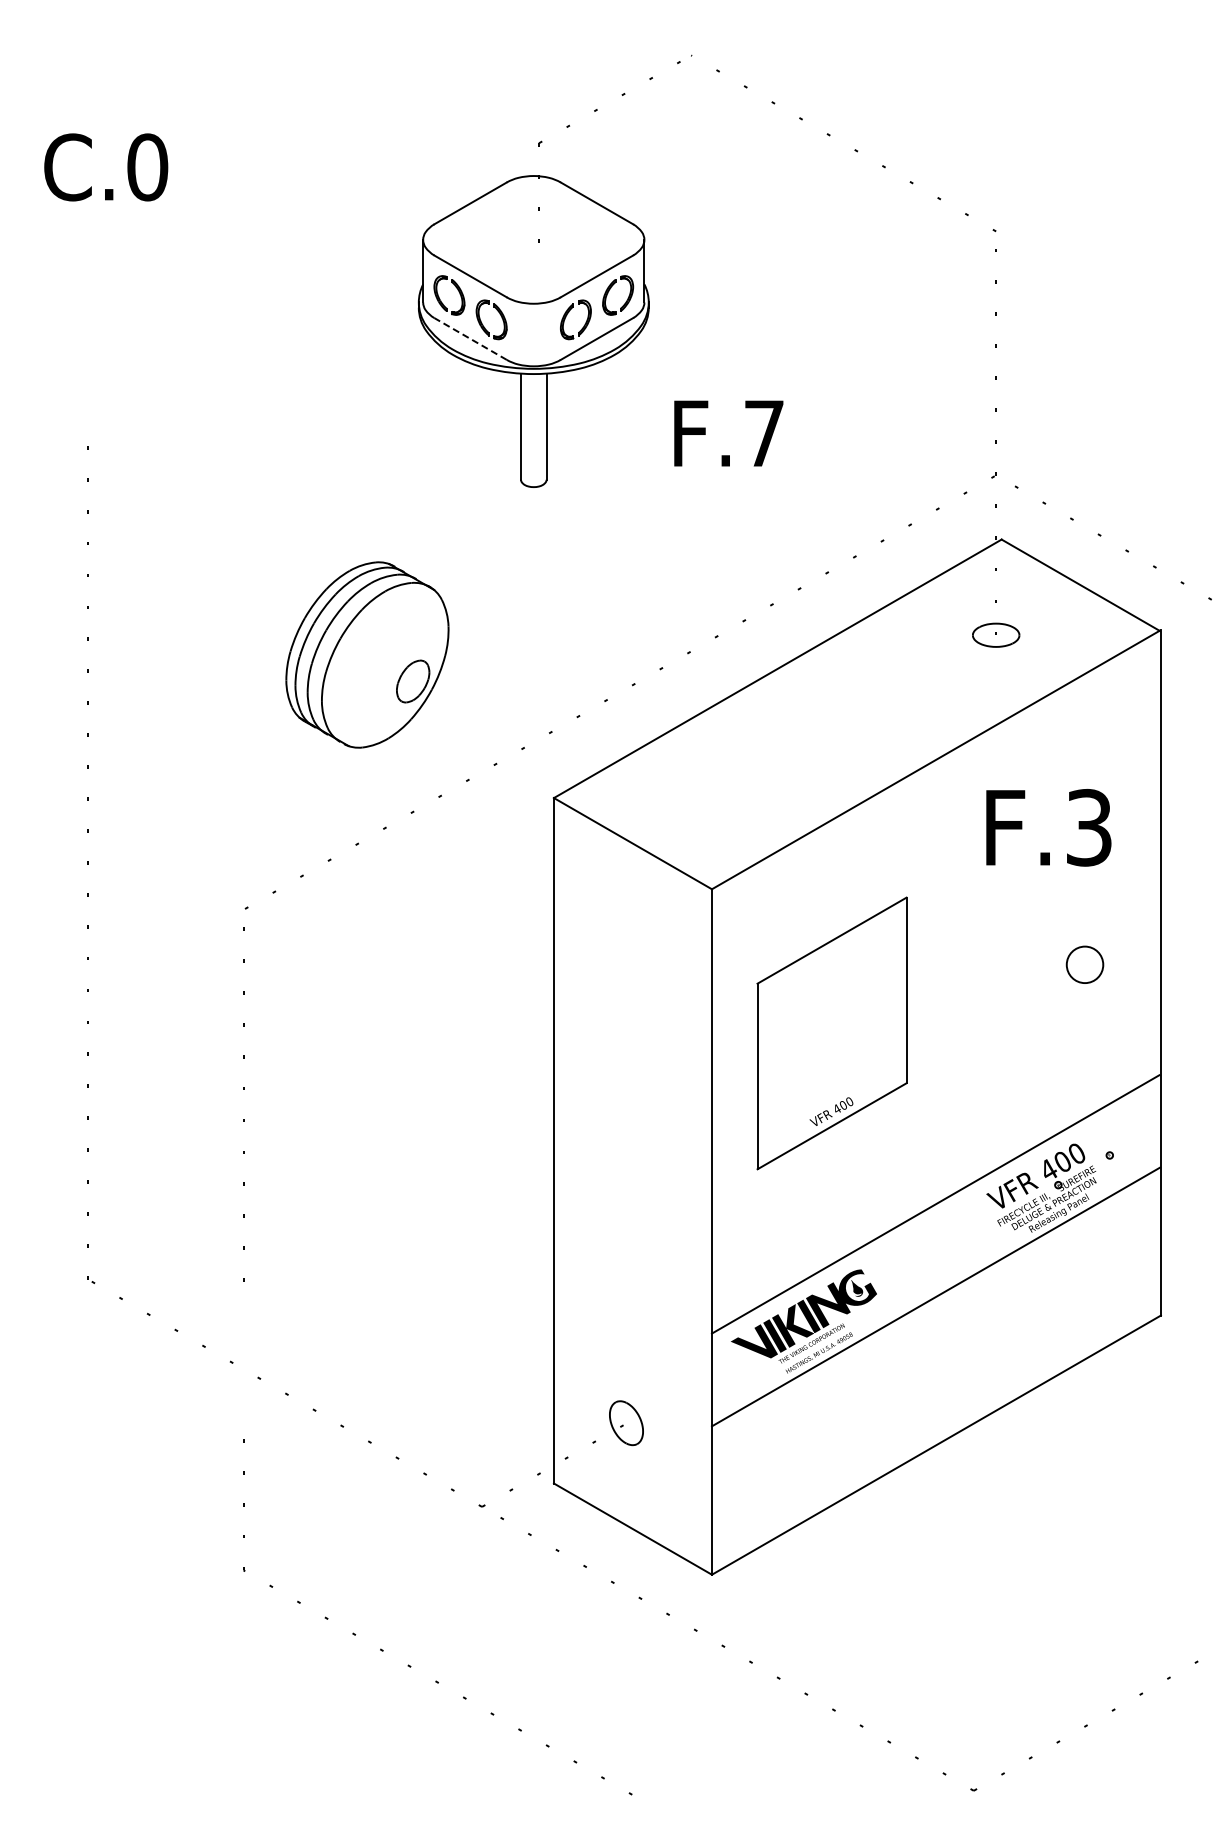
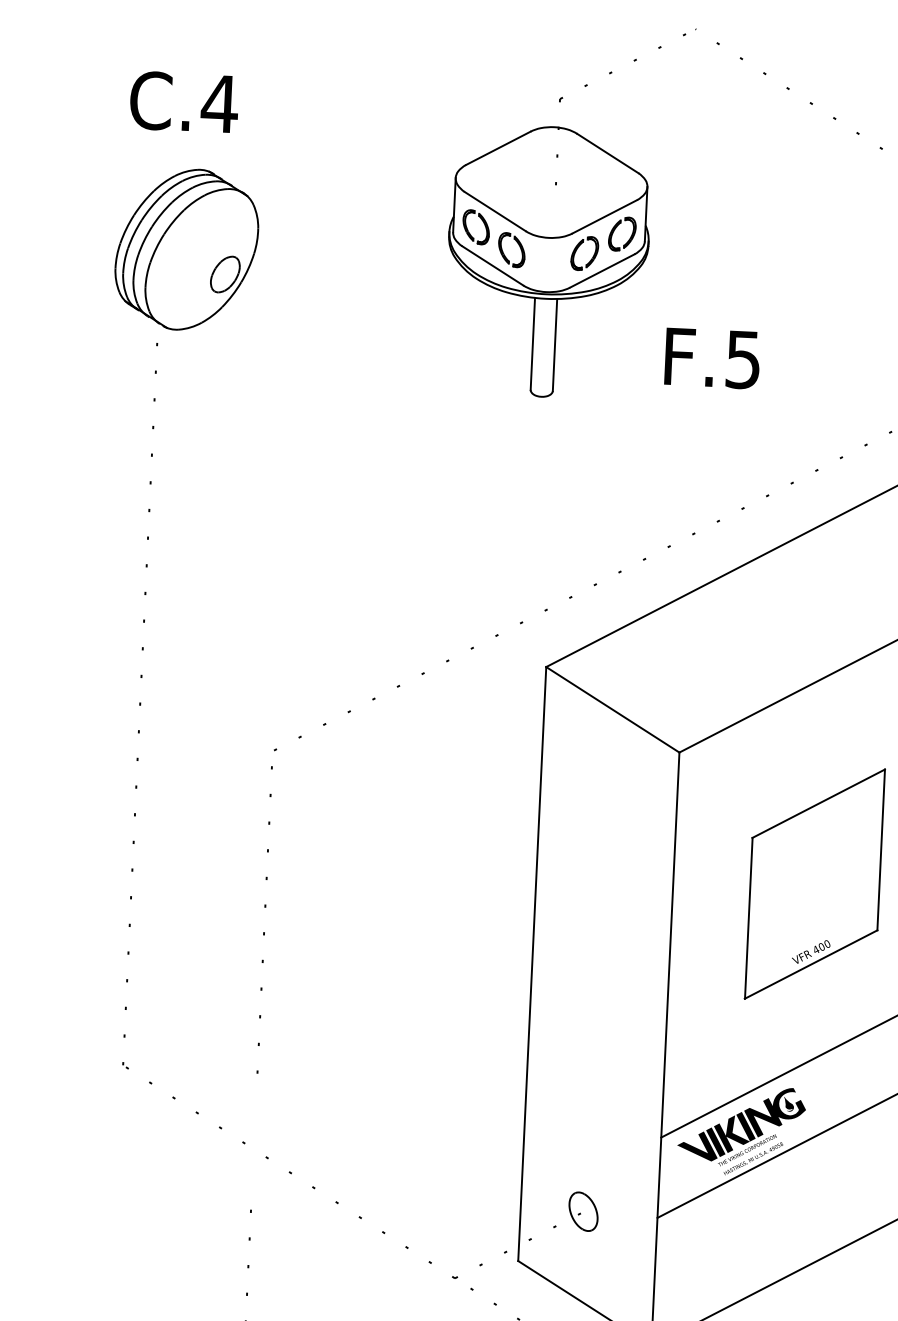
text: (147, 167) -> (219, 104), C.0 -> C.4
line: (470, 338) -> (492, 265), dashed -> solid
text: (764, 433) -> (743, 359), F.7 -> F.5
part: (367, 654) -> (186, 249), moved
part: (831, 1033) -> (814, 884), moved

